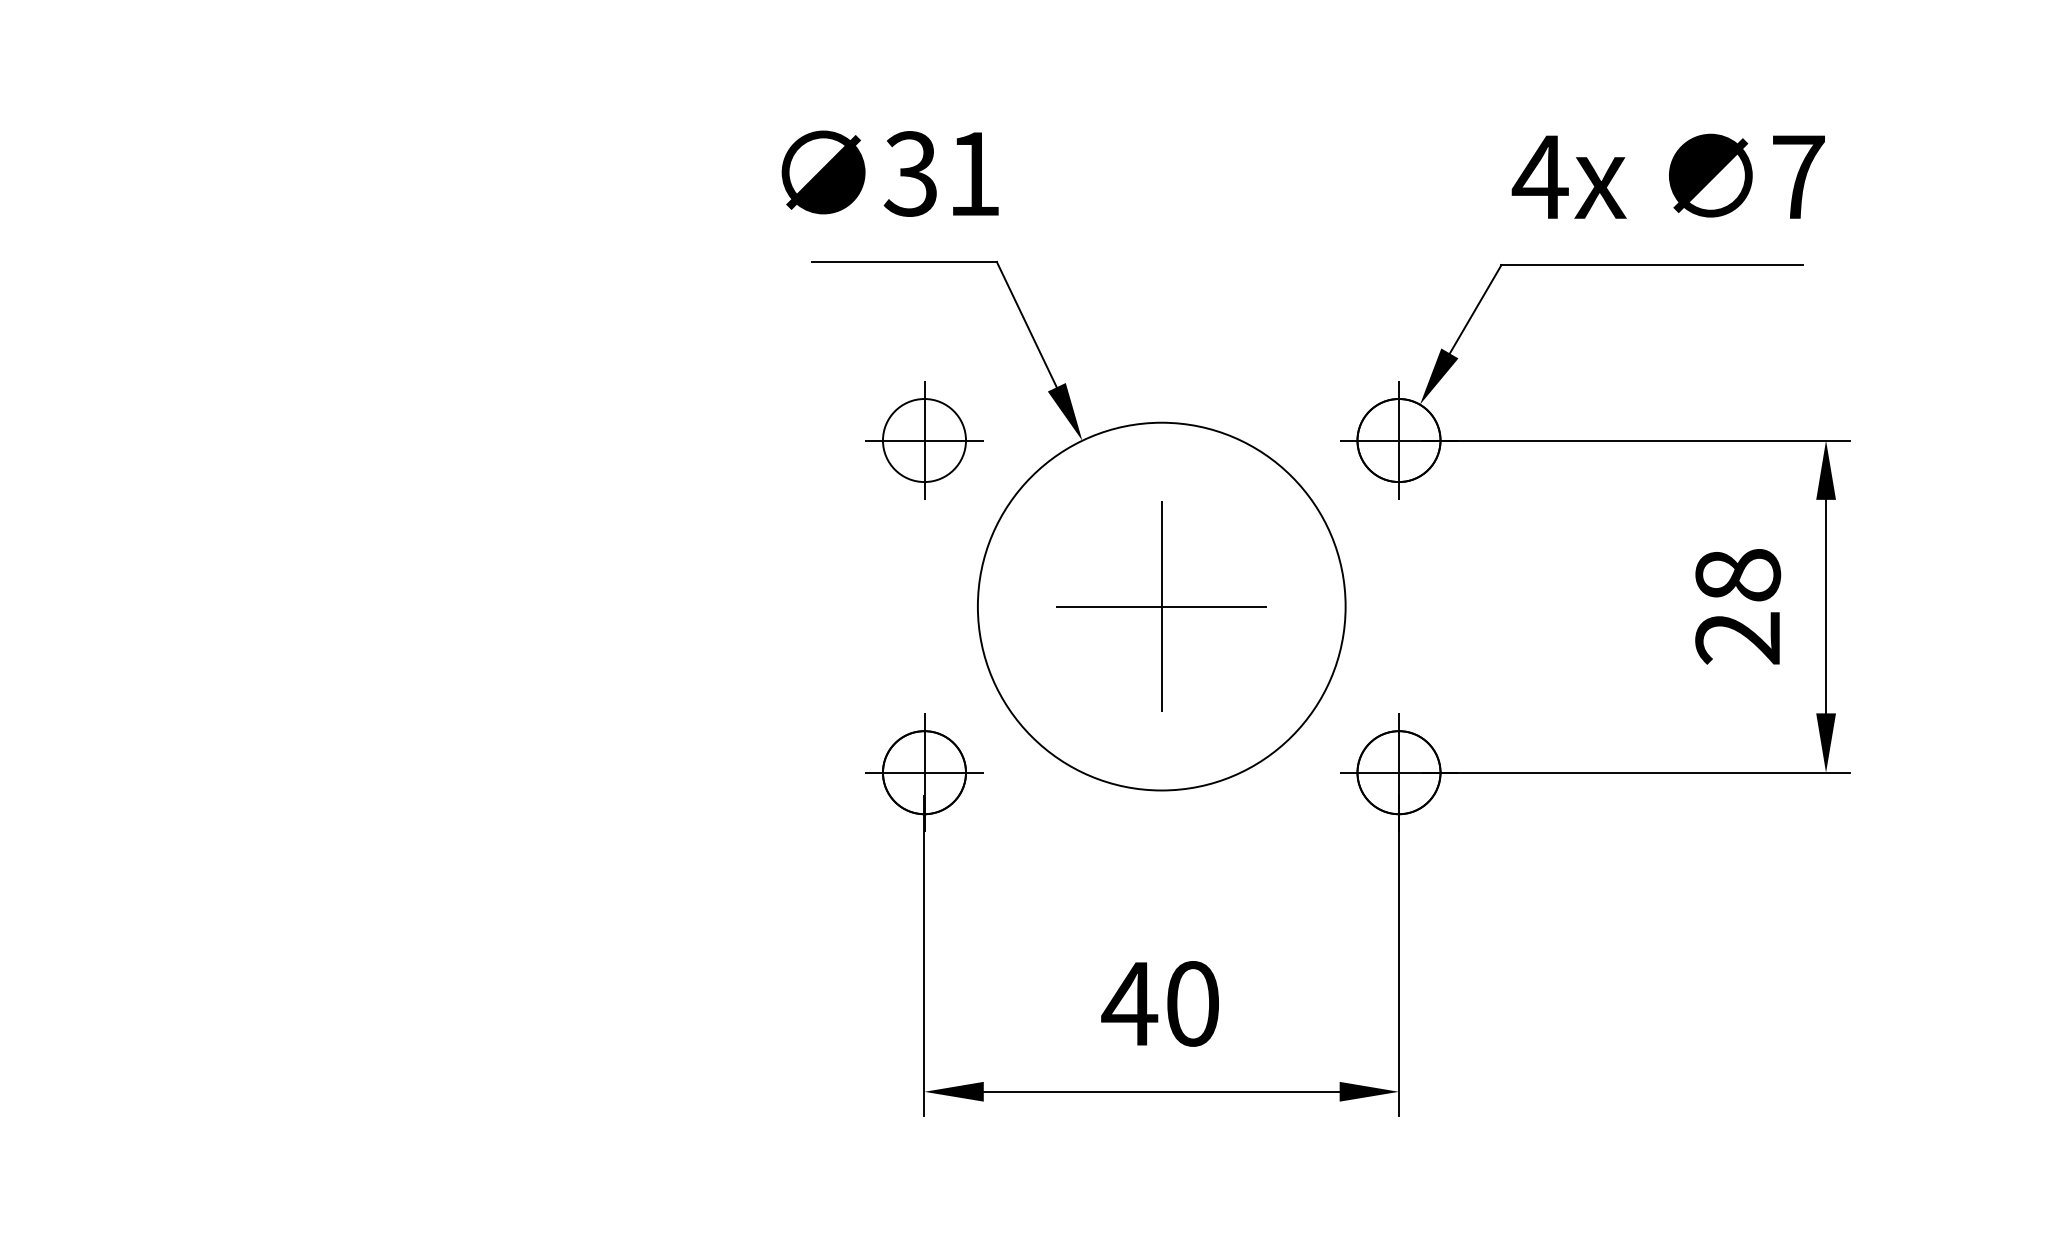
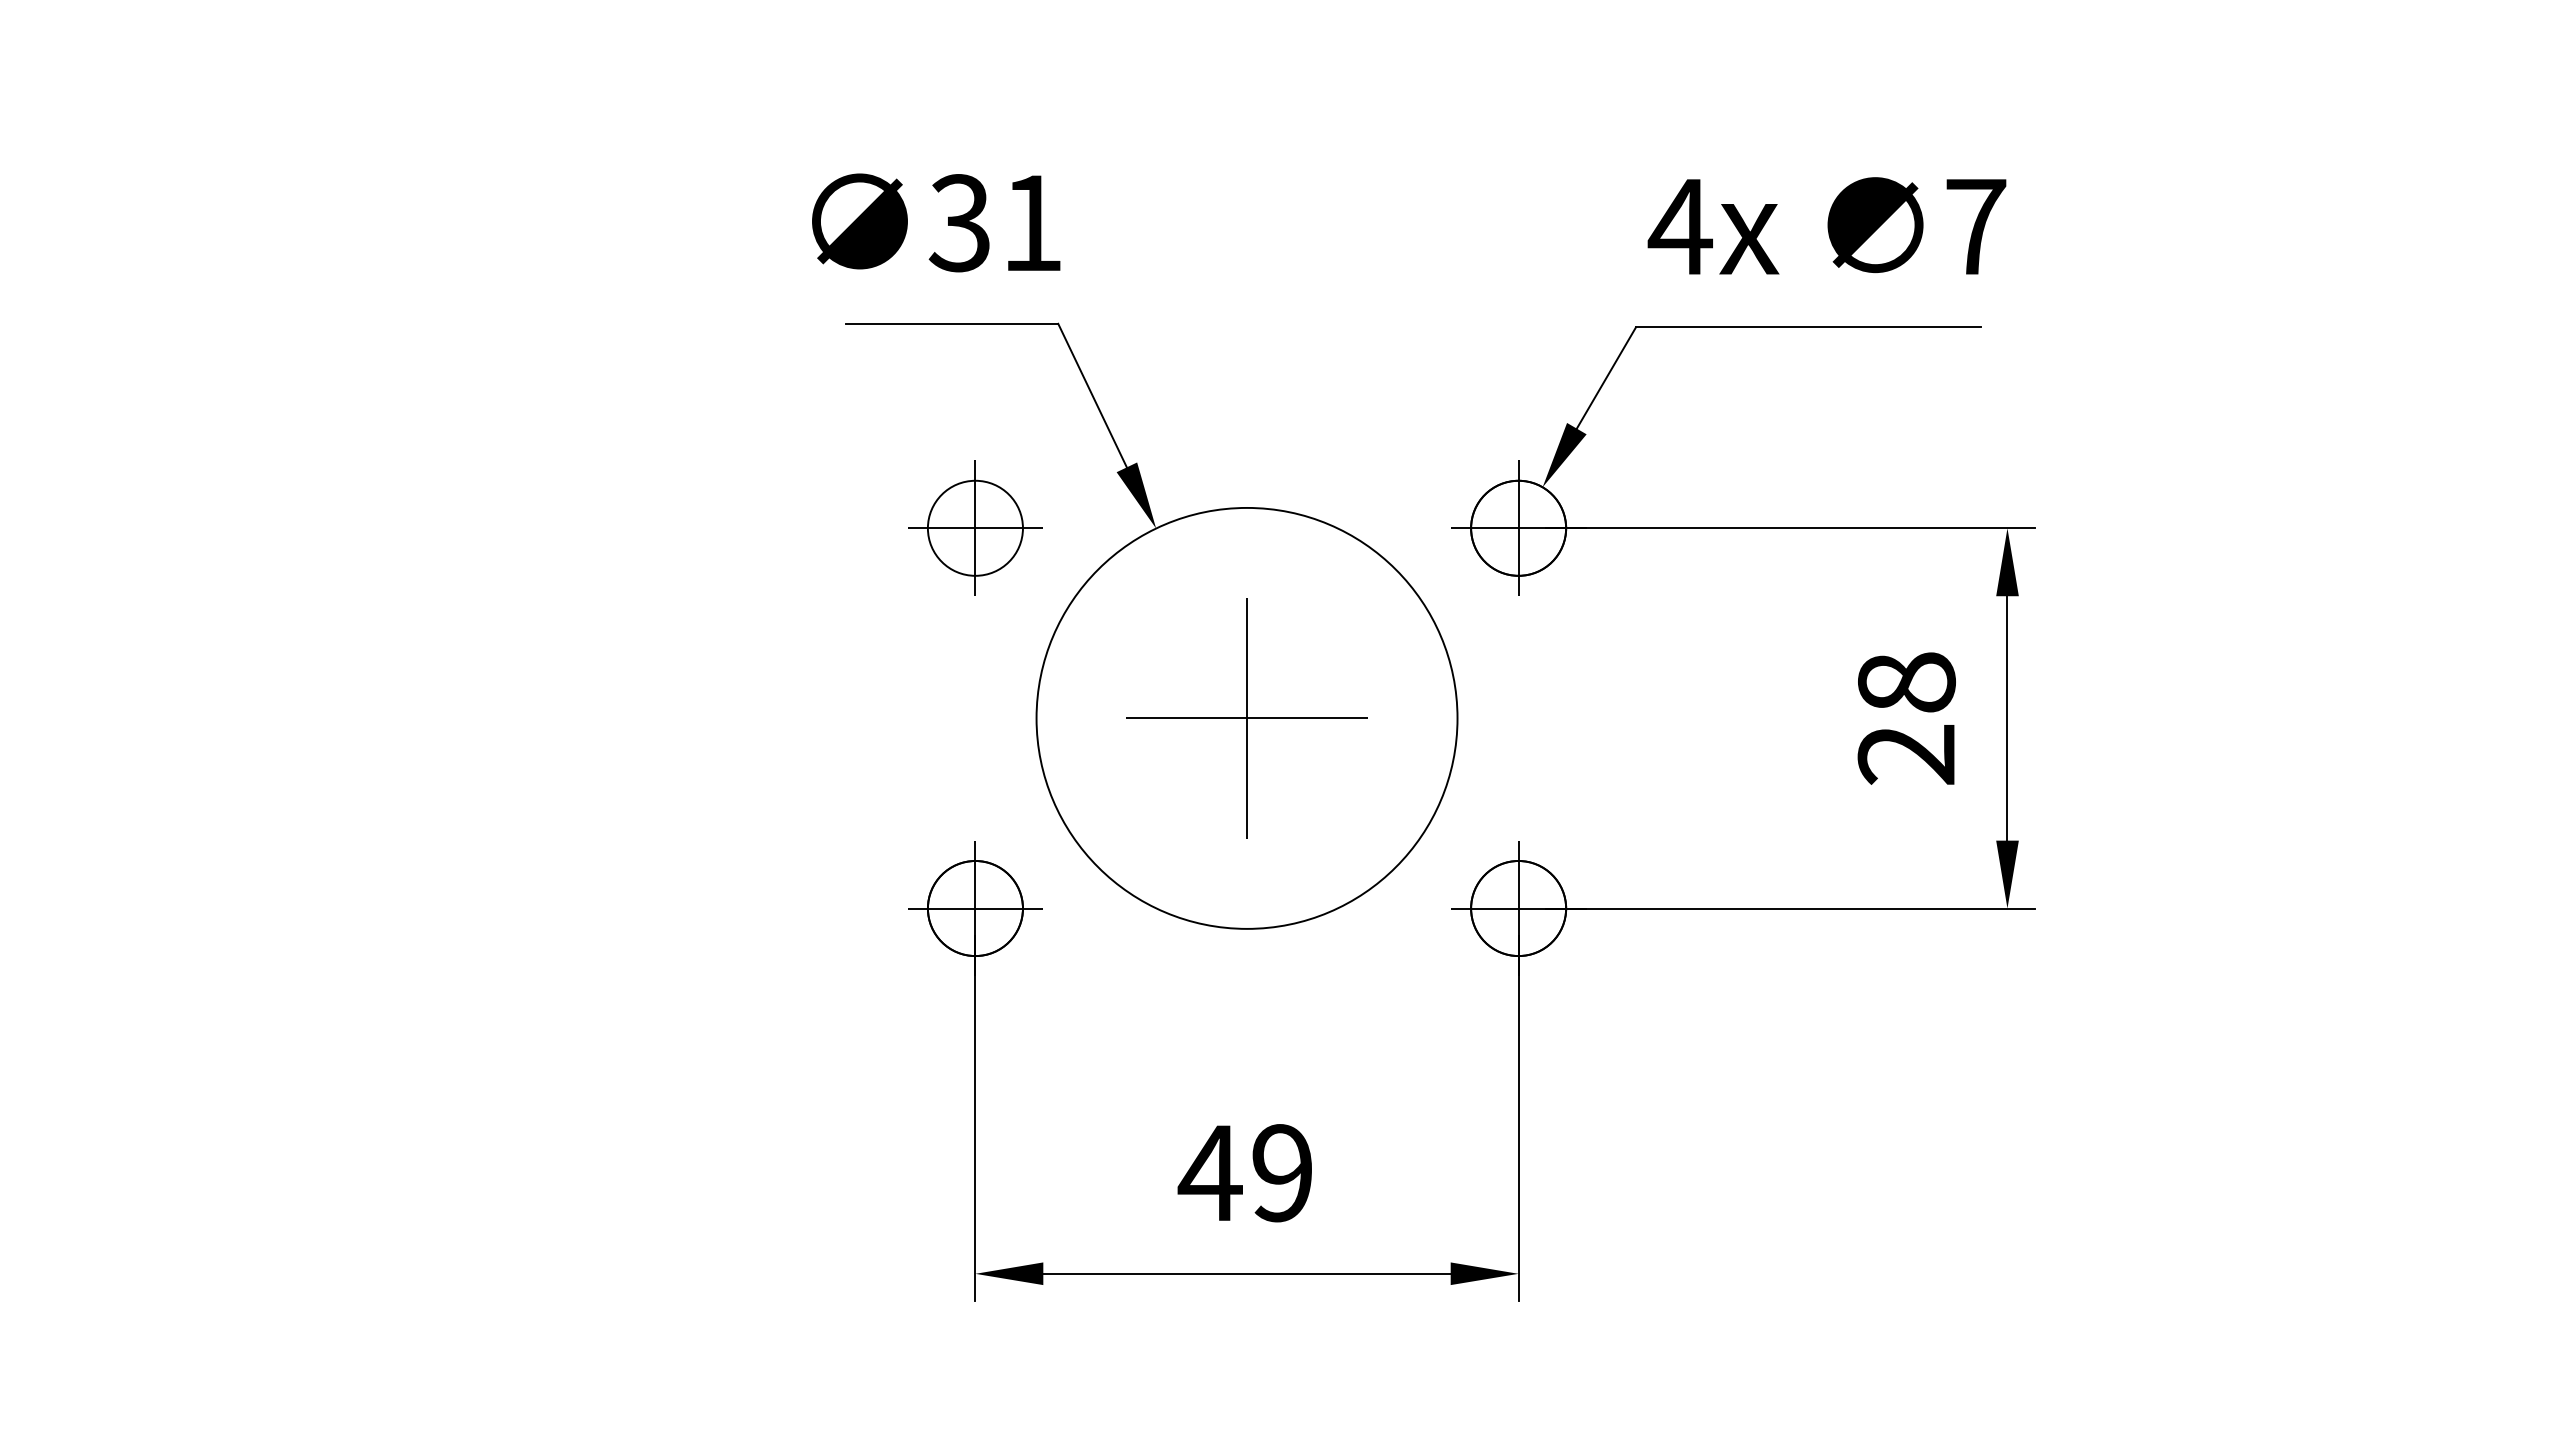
text: (1192, 1004) -> (1282, 1173), 40 -> 49

